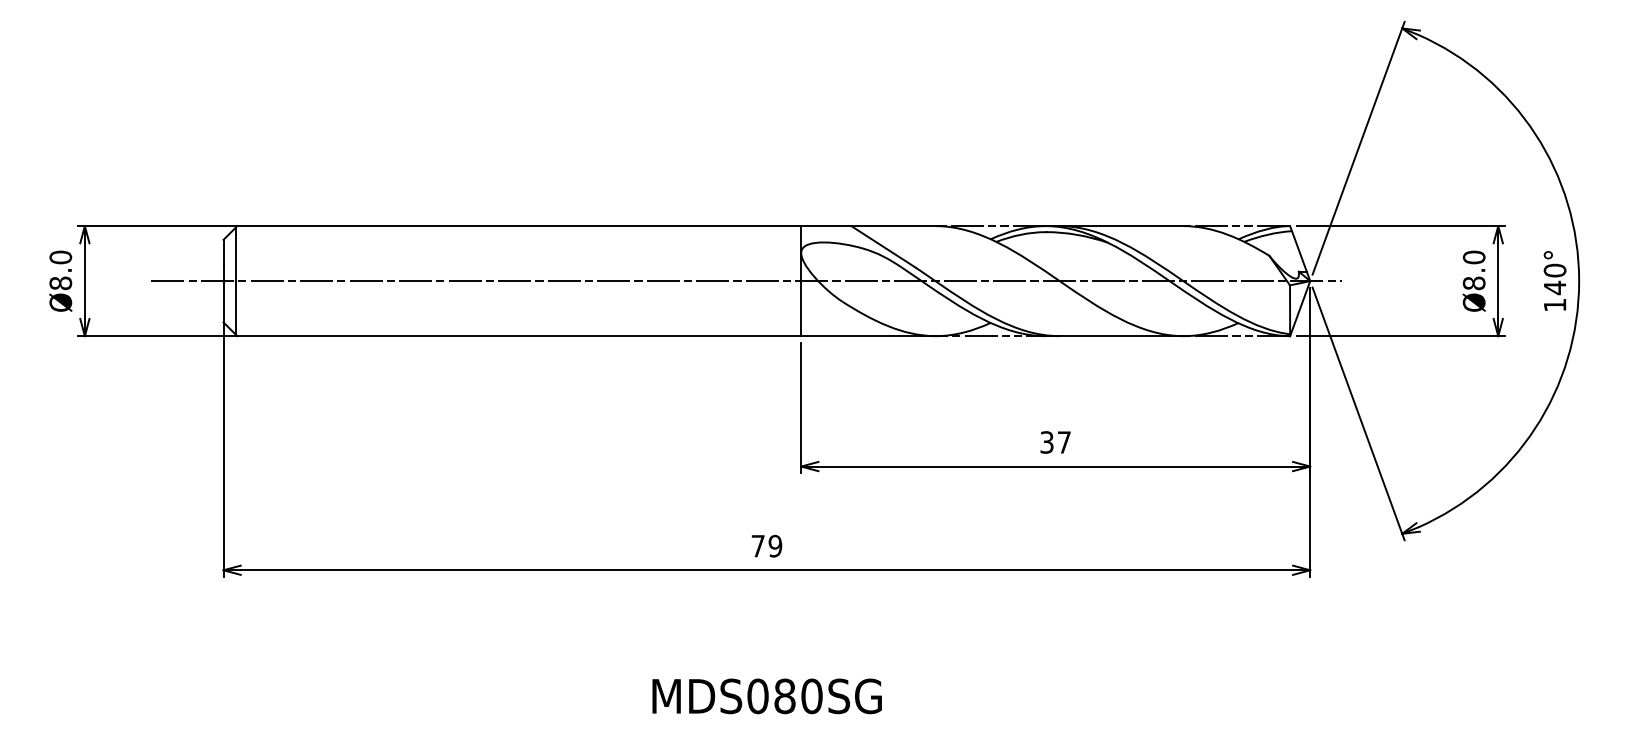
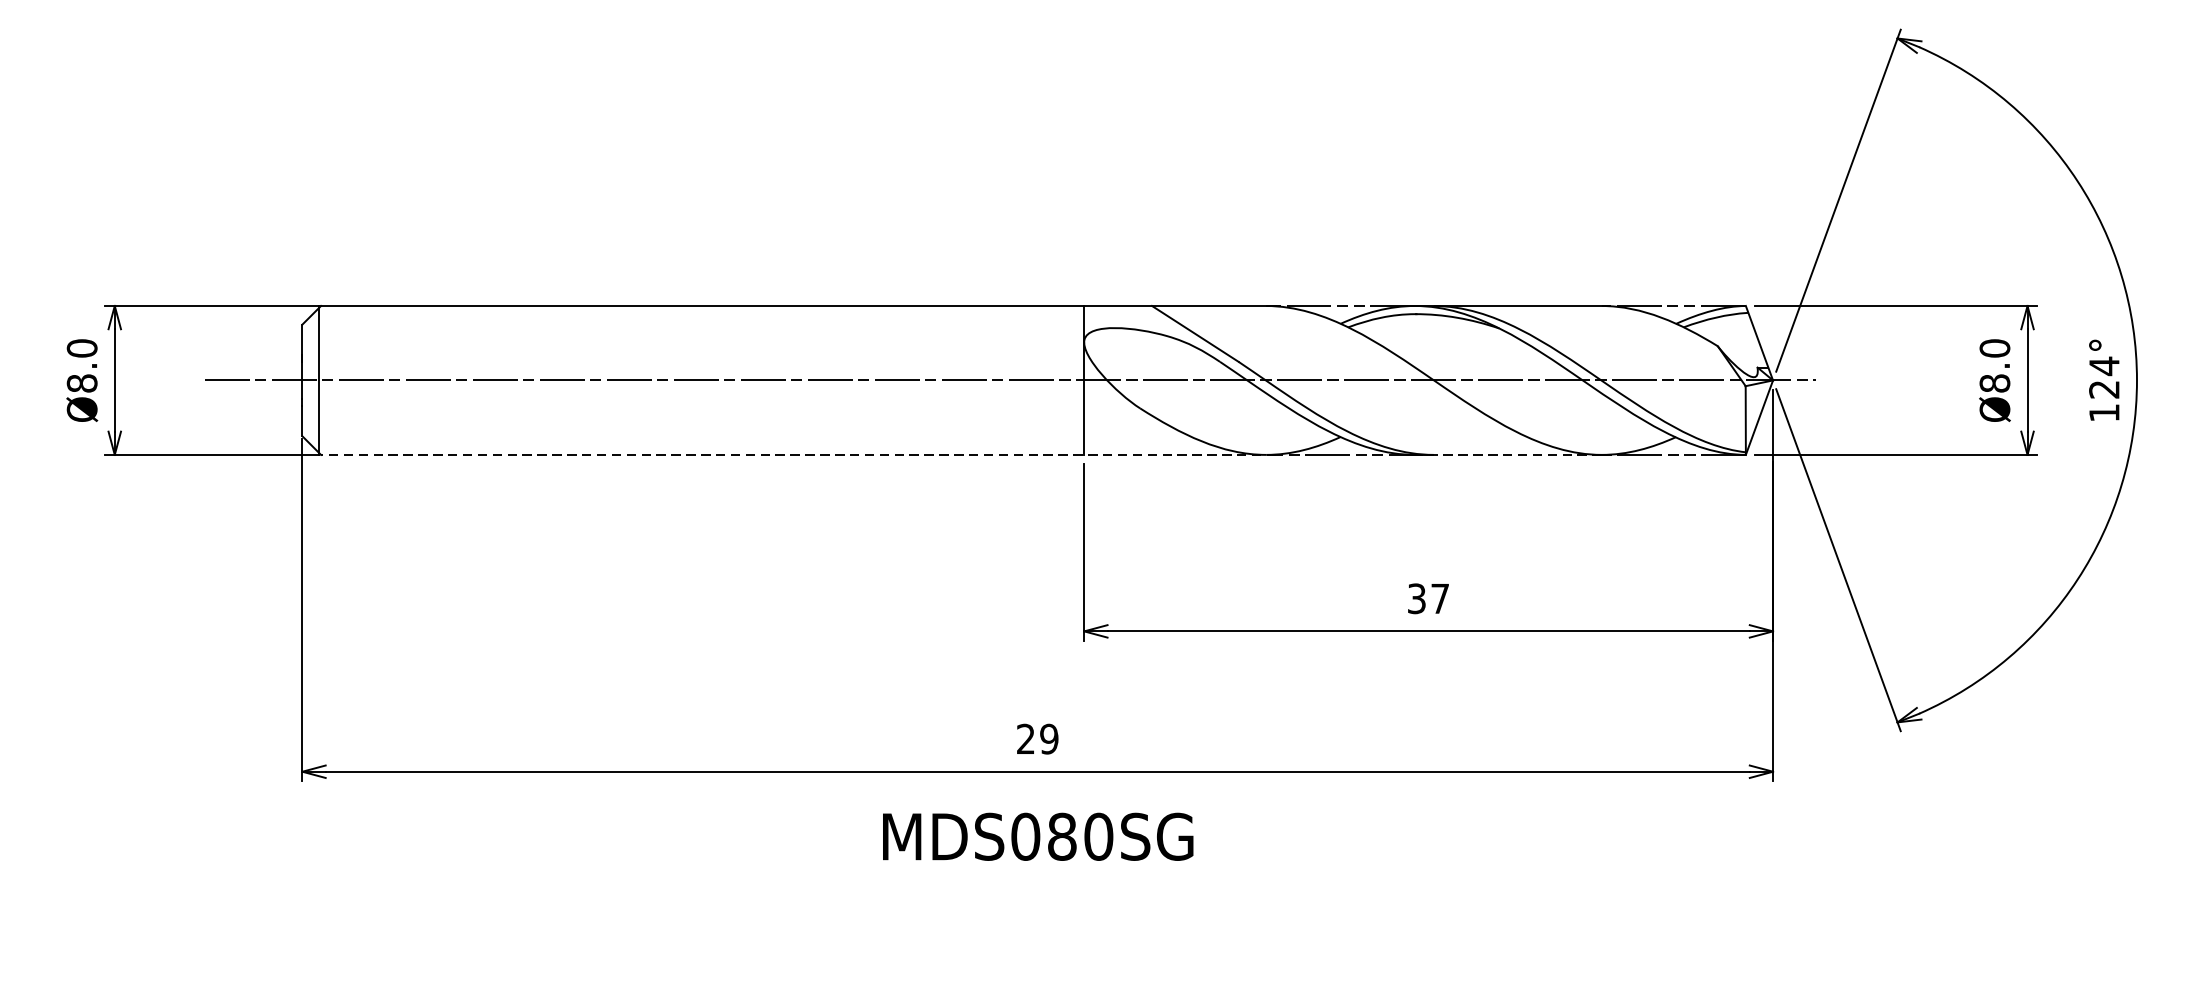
text: (1554, 279) -> (2103, 378), 140° -> 124°
line: (590, 336) -> (799, 455), solid -> dashed
line: (1114, 336) -> (1508, 455), solid -> dashed
text: (757, 545) -> (1025, 738), 79 -> 29
text: (766, 696) -> (1037, 837), moved

